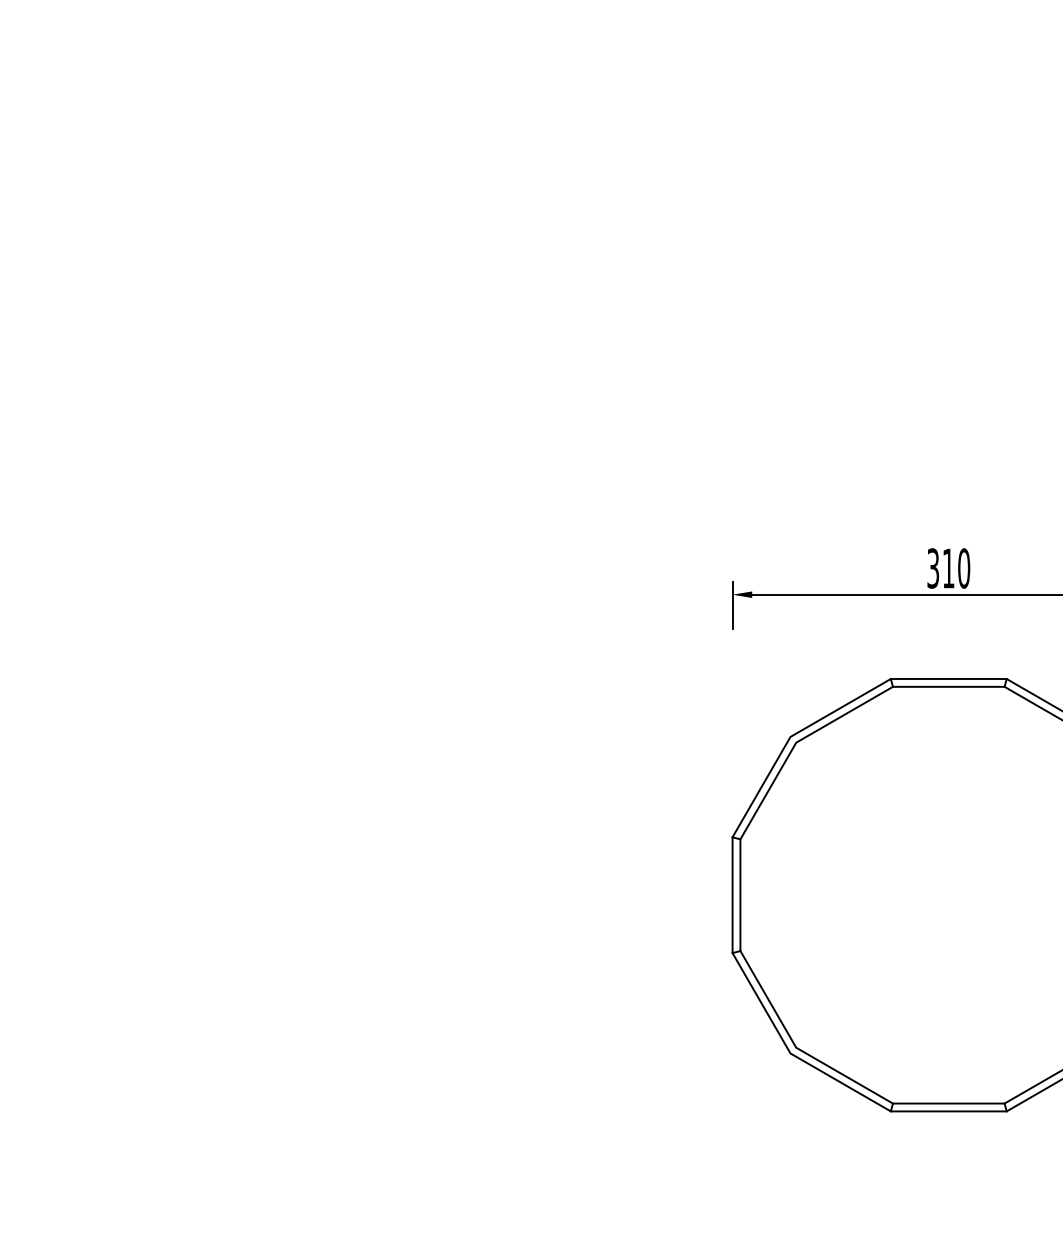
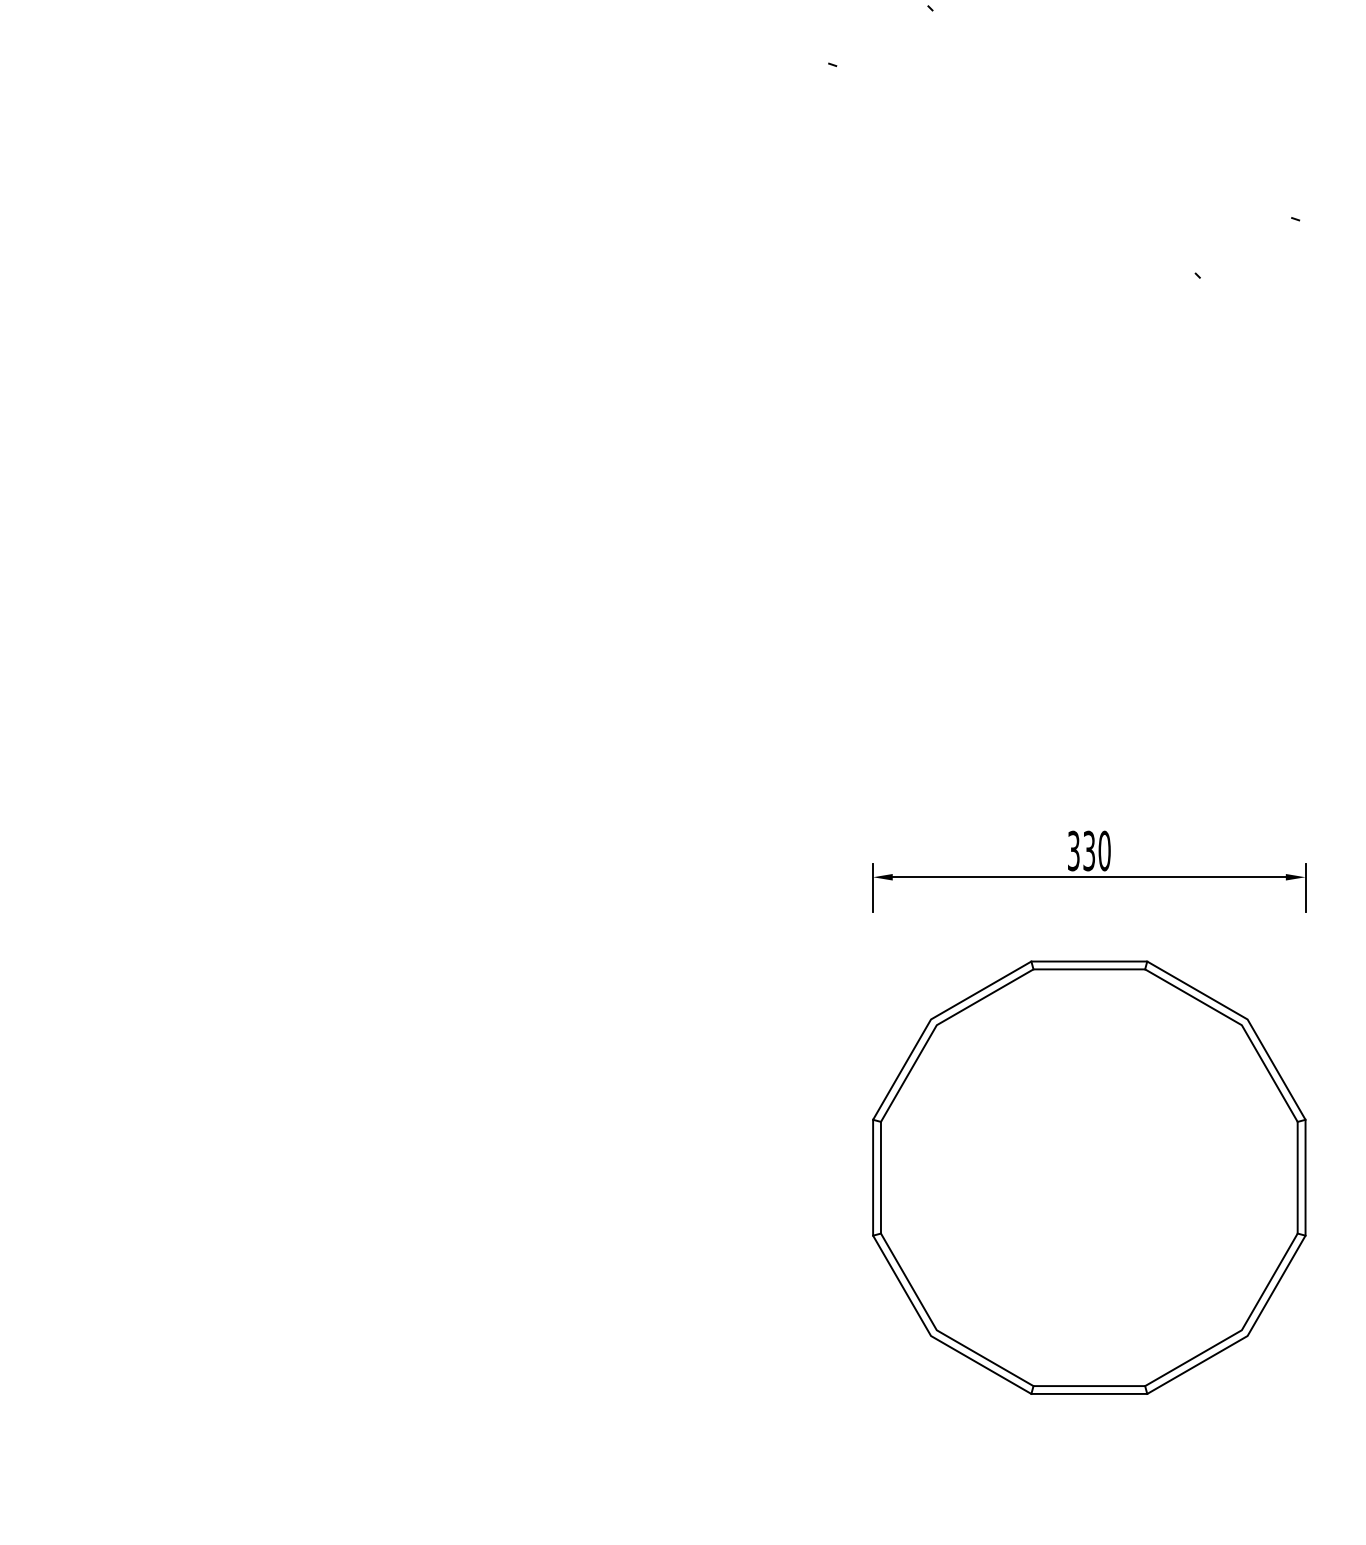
text: (947, 567) -> (1088, 850), 310 -> 330

